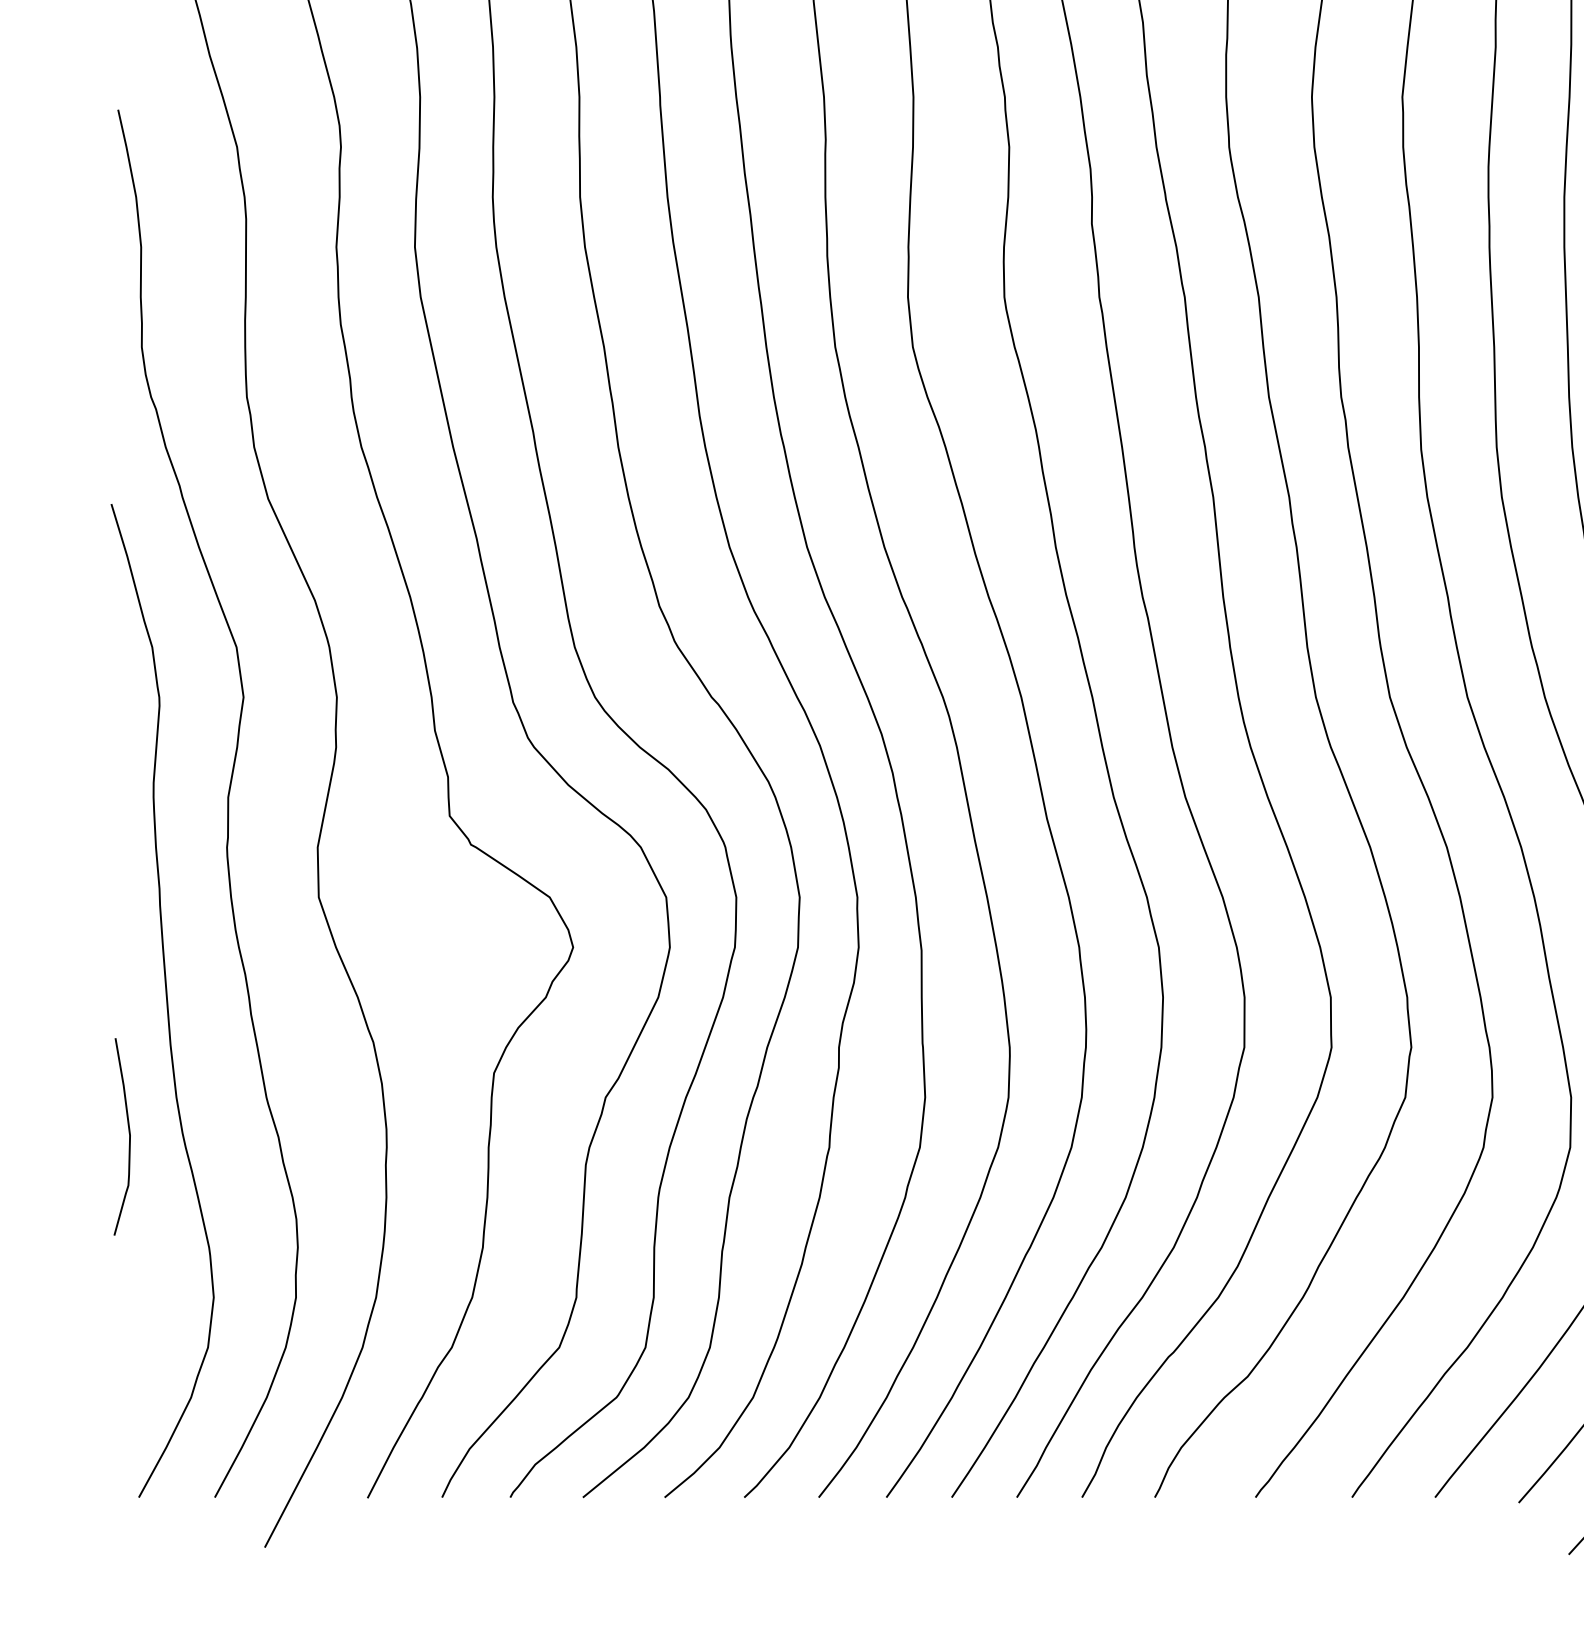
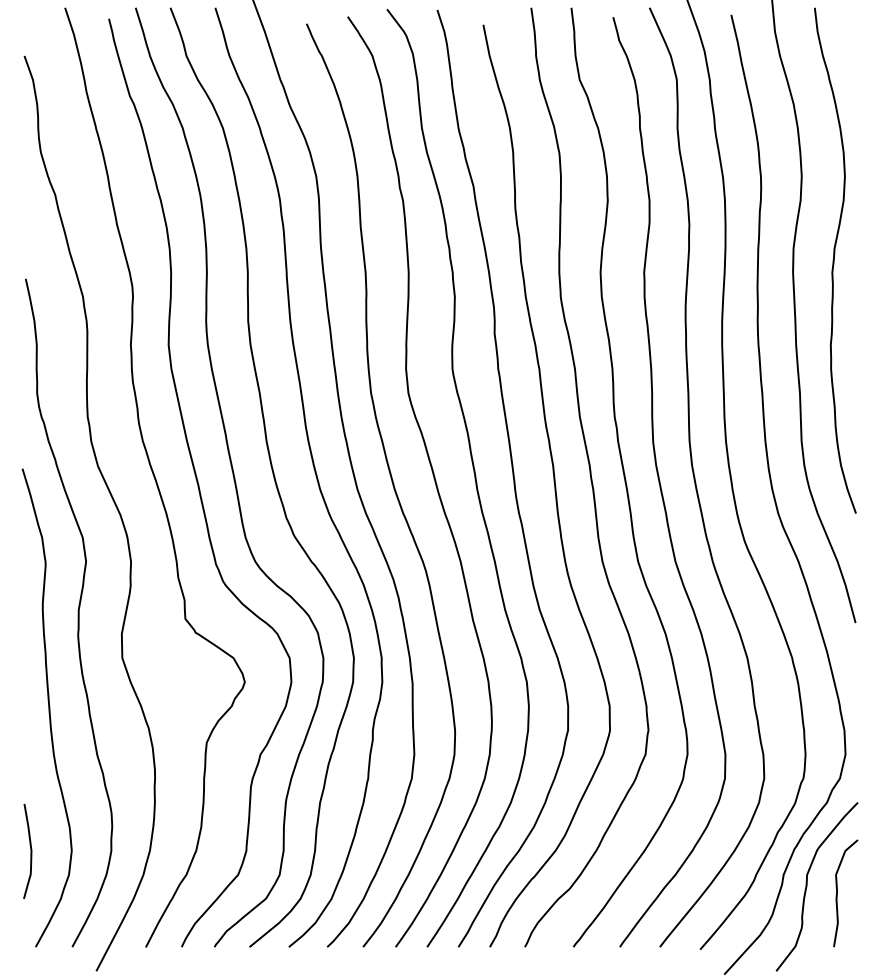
curve: (128, 1136) -> (30, 851), moved

